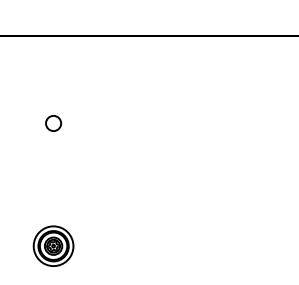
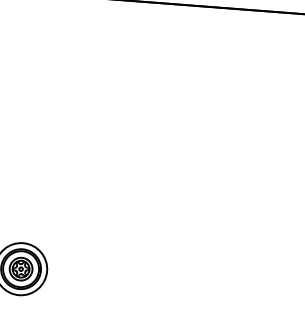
circle: (53, 123) -> (33, 108), removed

